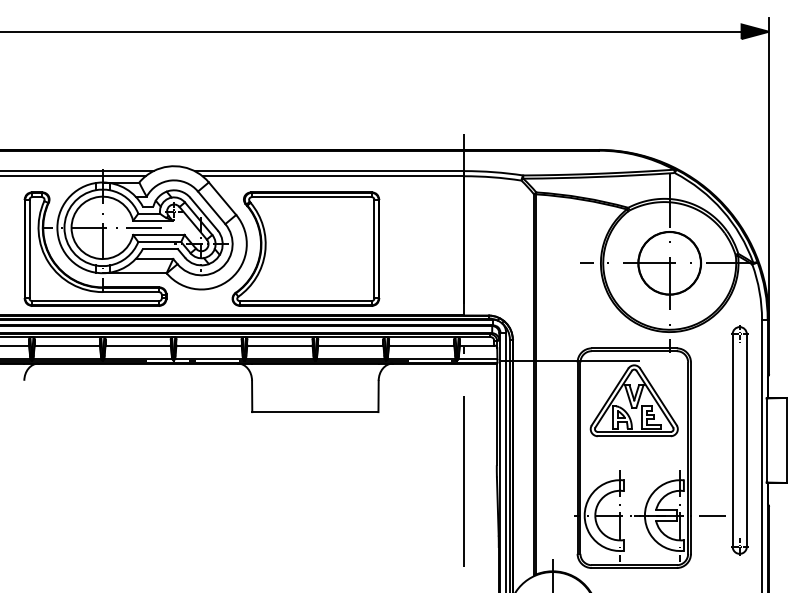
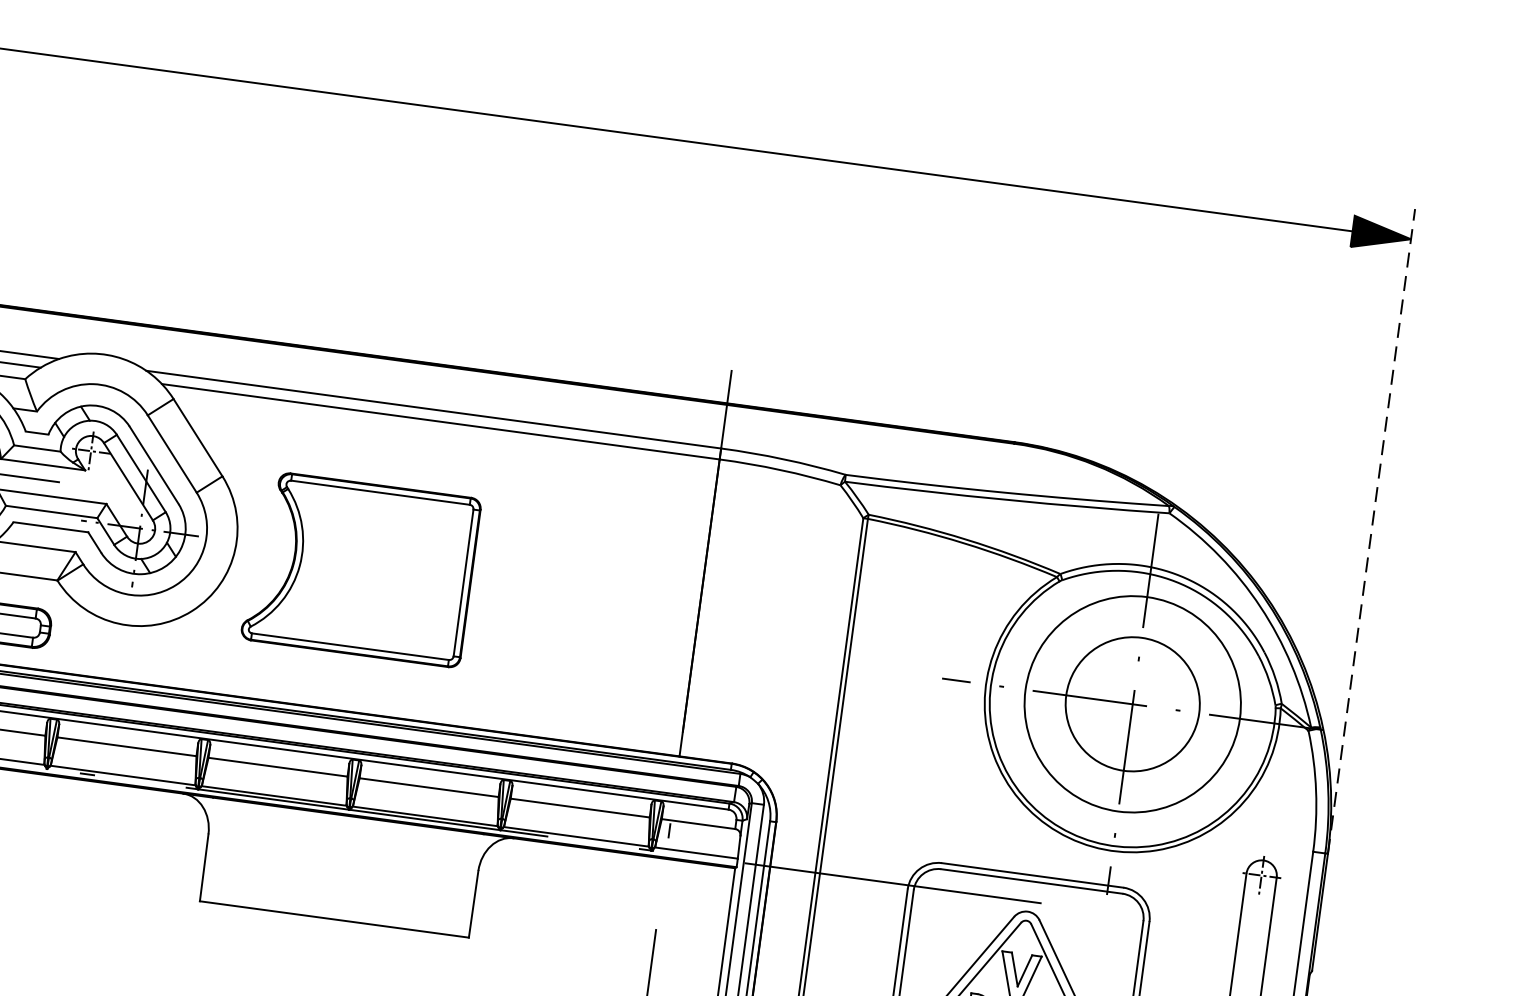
line: (768, 168) -> (1370, 530), solid -> dashed
part: (305, 248) -> (360, 567), size x0.7
circle: (669, 262) -> (1132, 702), size x1.6

